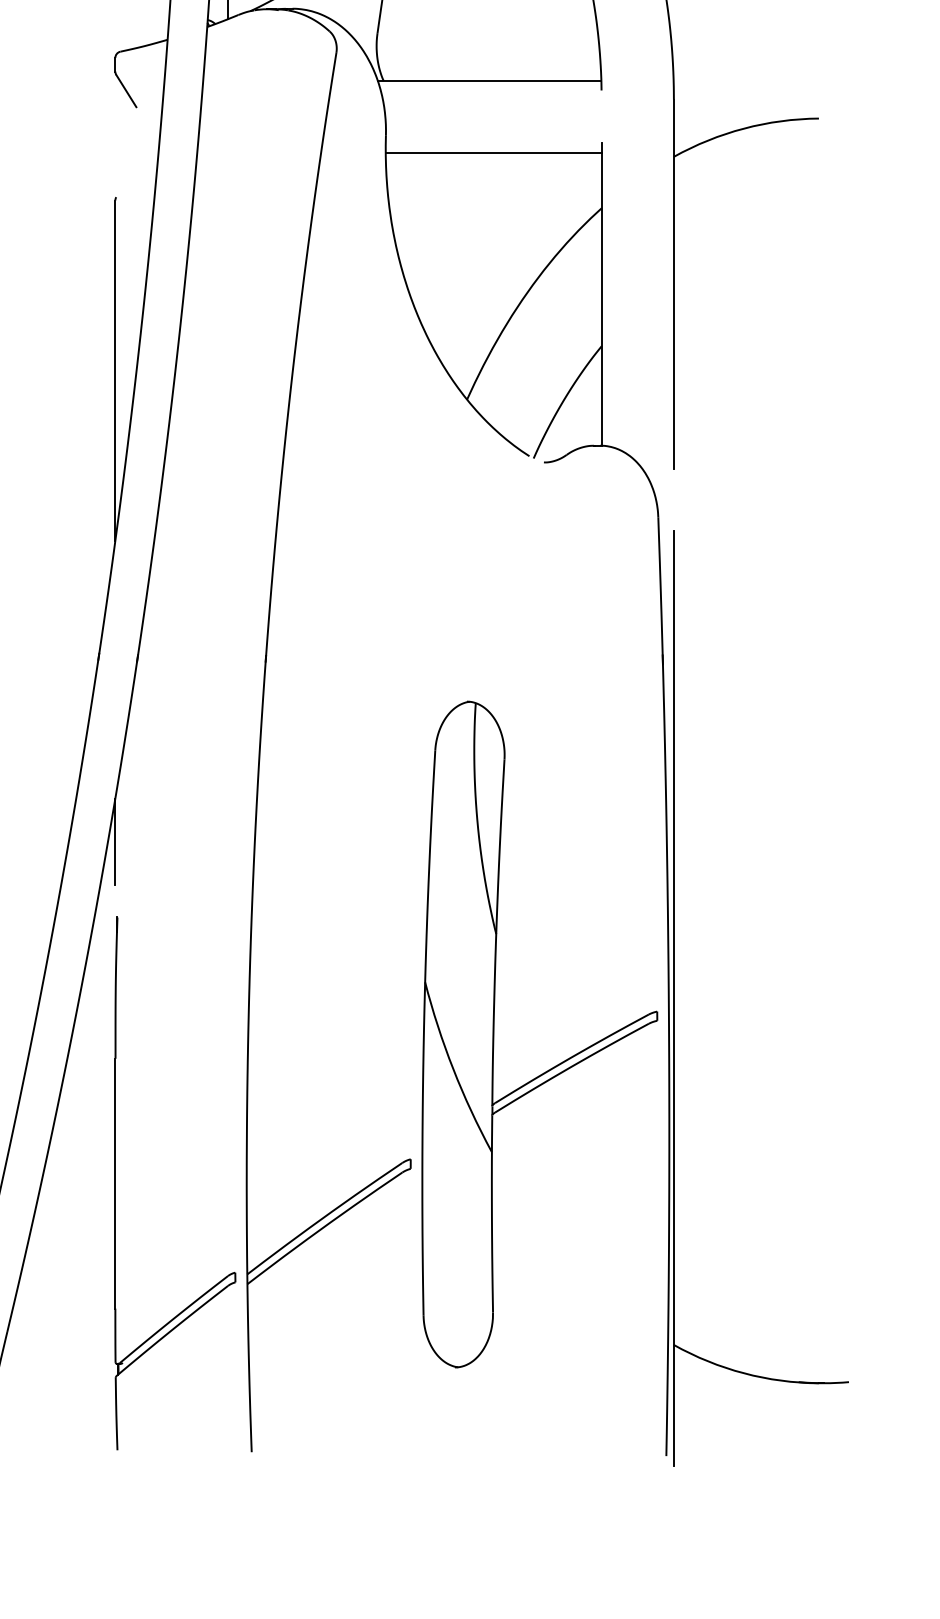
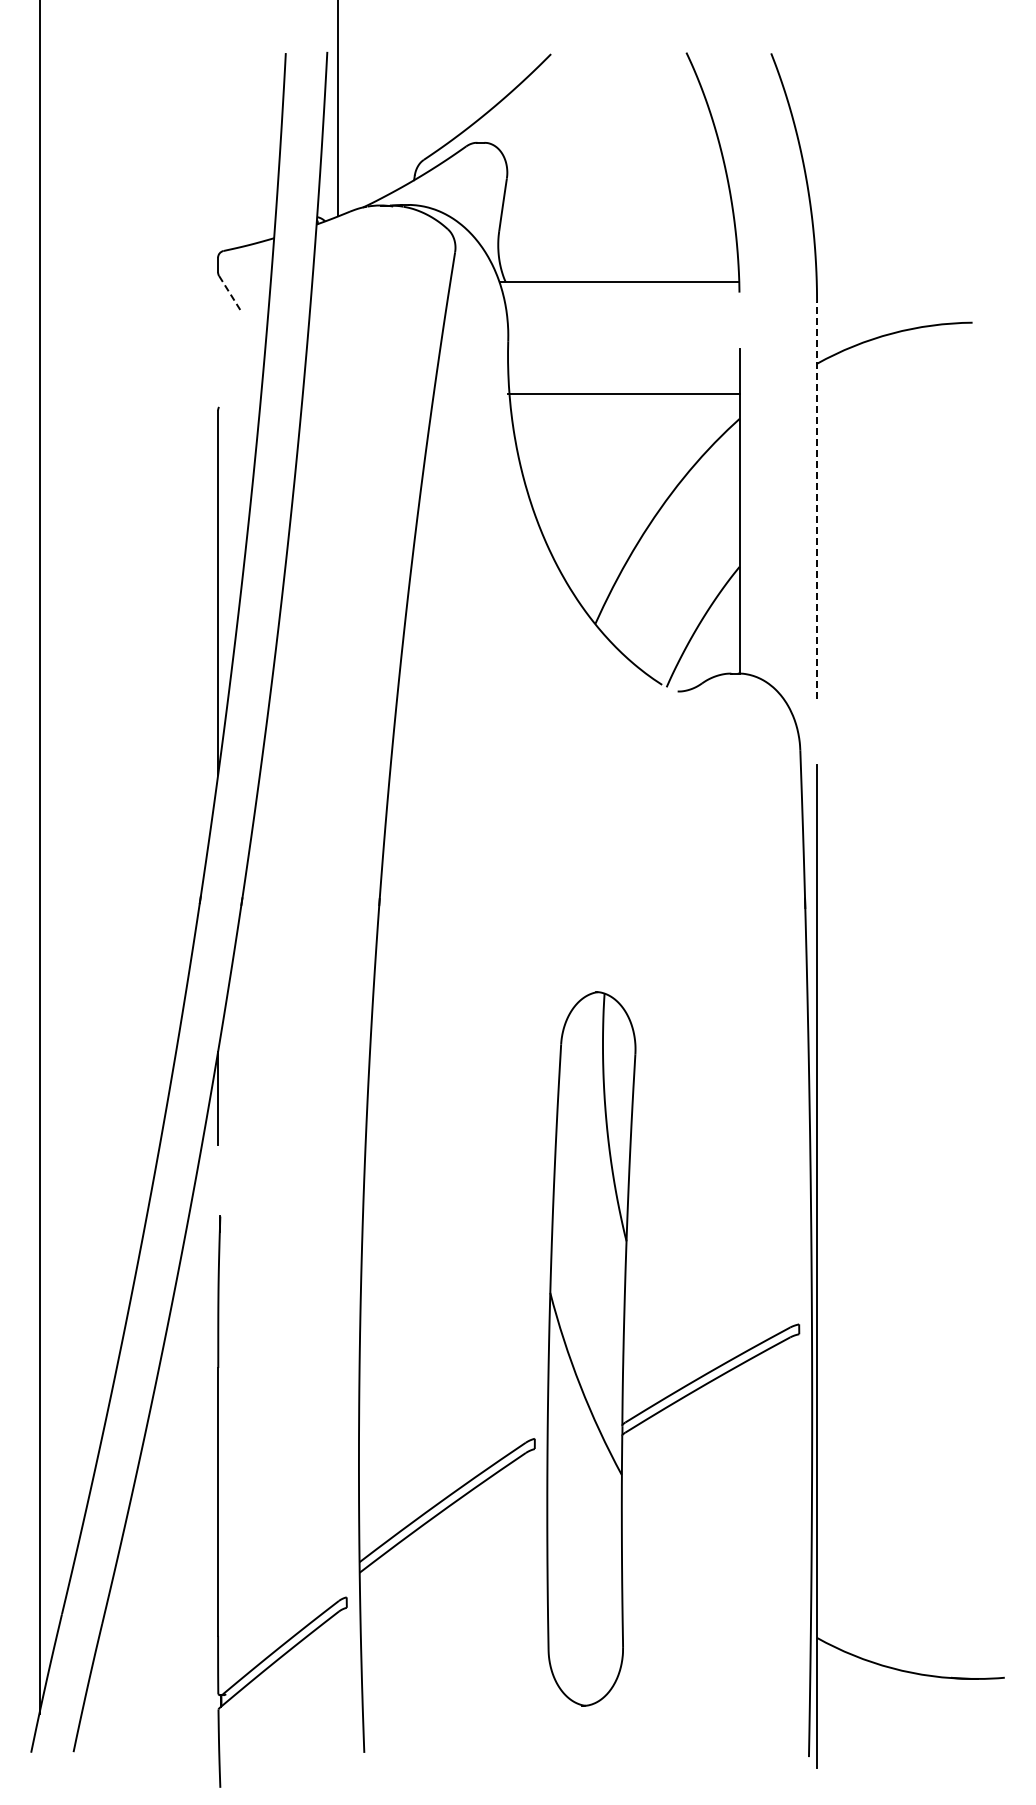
line: (126, 91) -> (230, 293), solid -> dashed
line: (493, 152) -> (623, 394), moved
line: (674, 284) -> (817, 500), solid -> dashed
part: (559, 1062) -> (694, 1379), moved
part: (115, 1183) -> (218, 1501), moved

